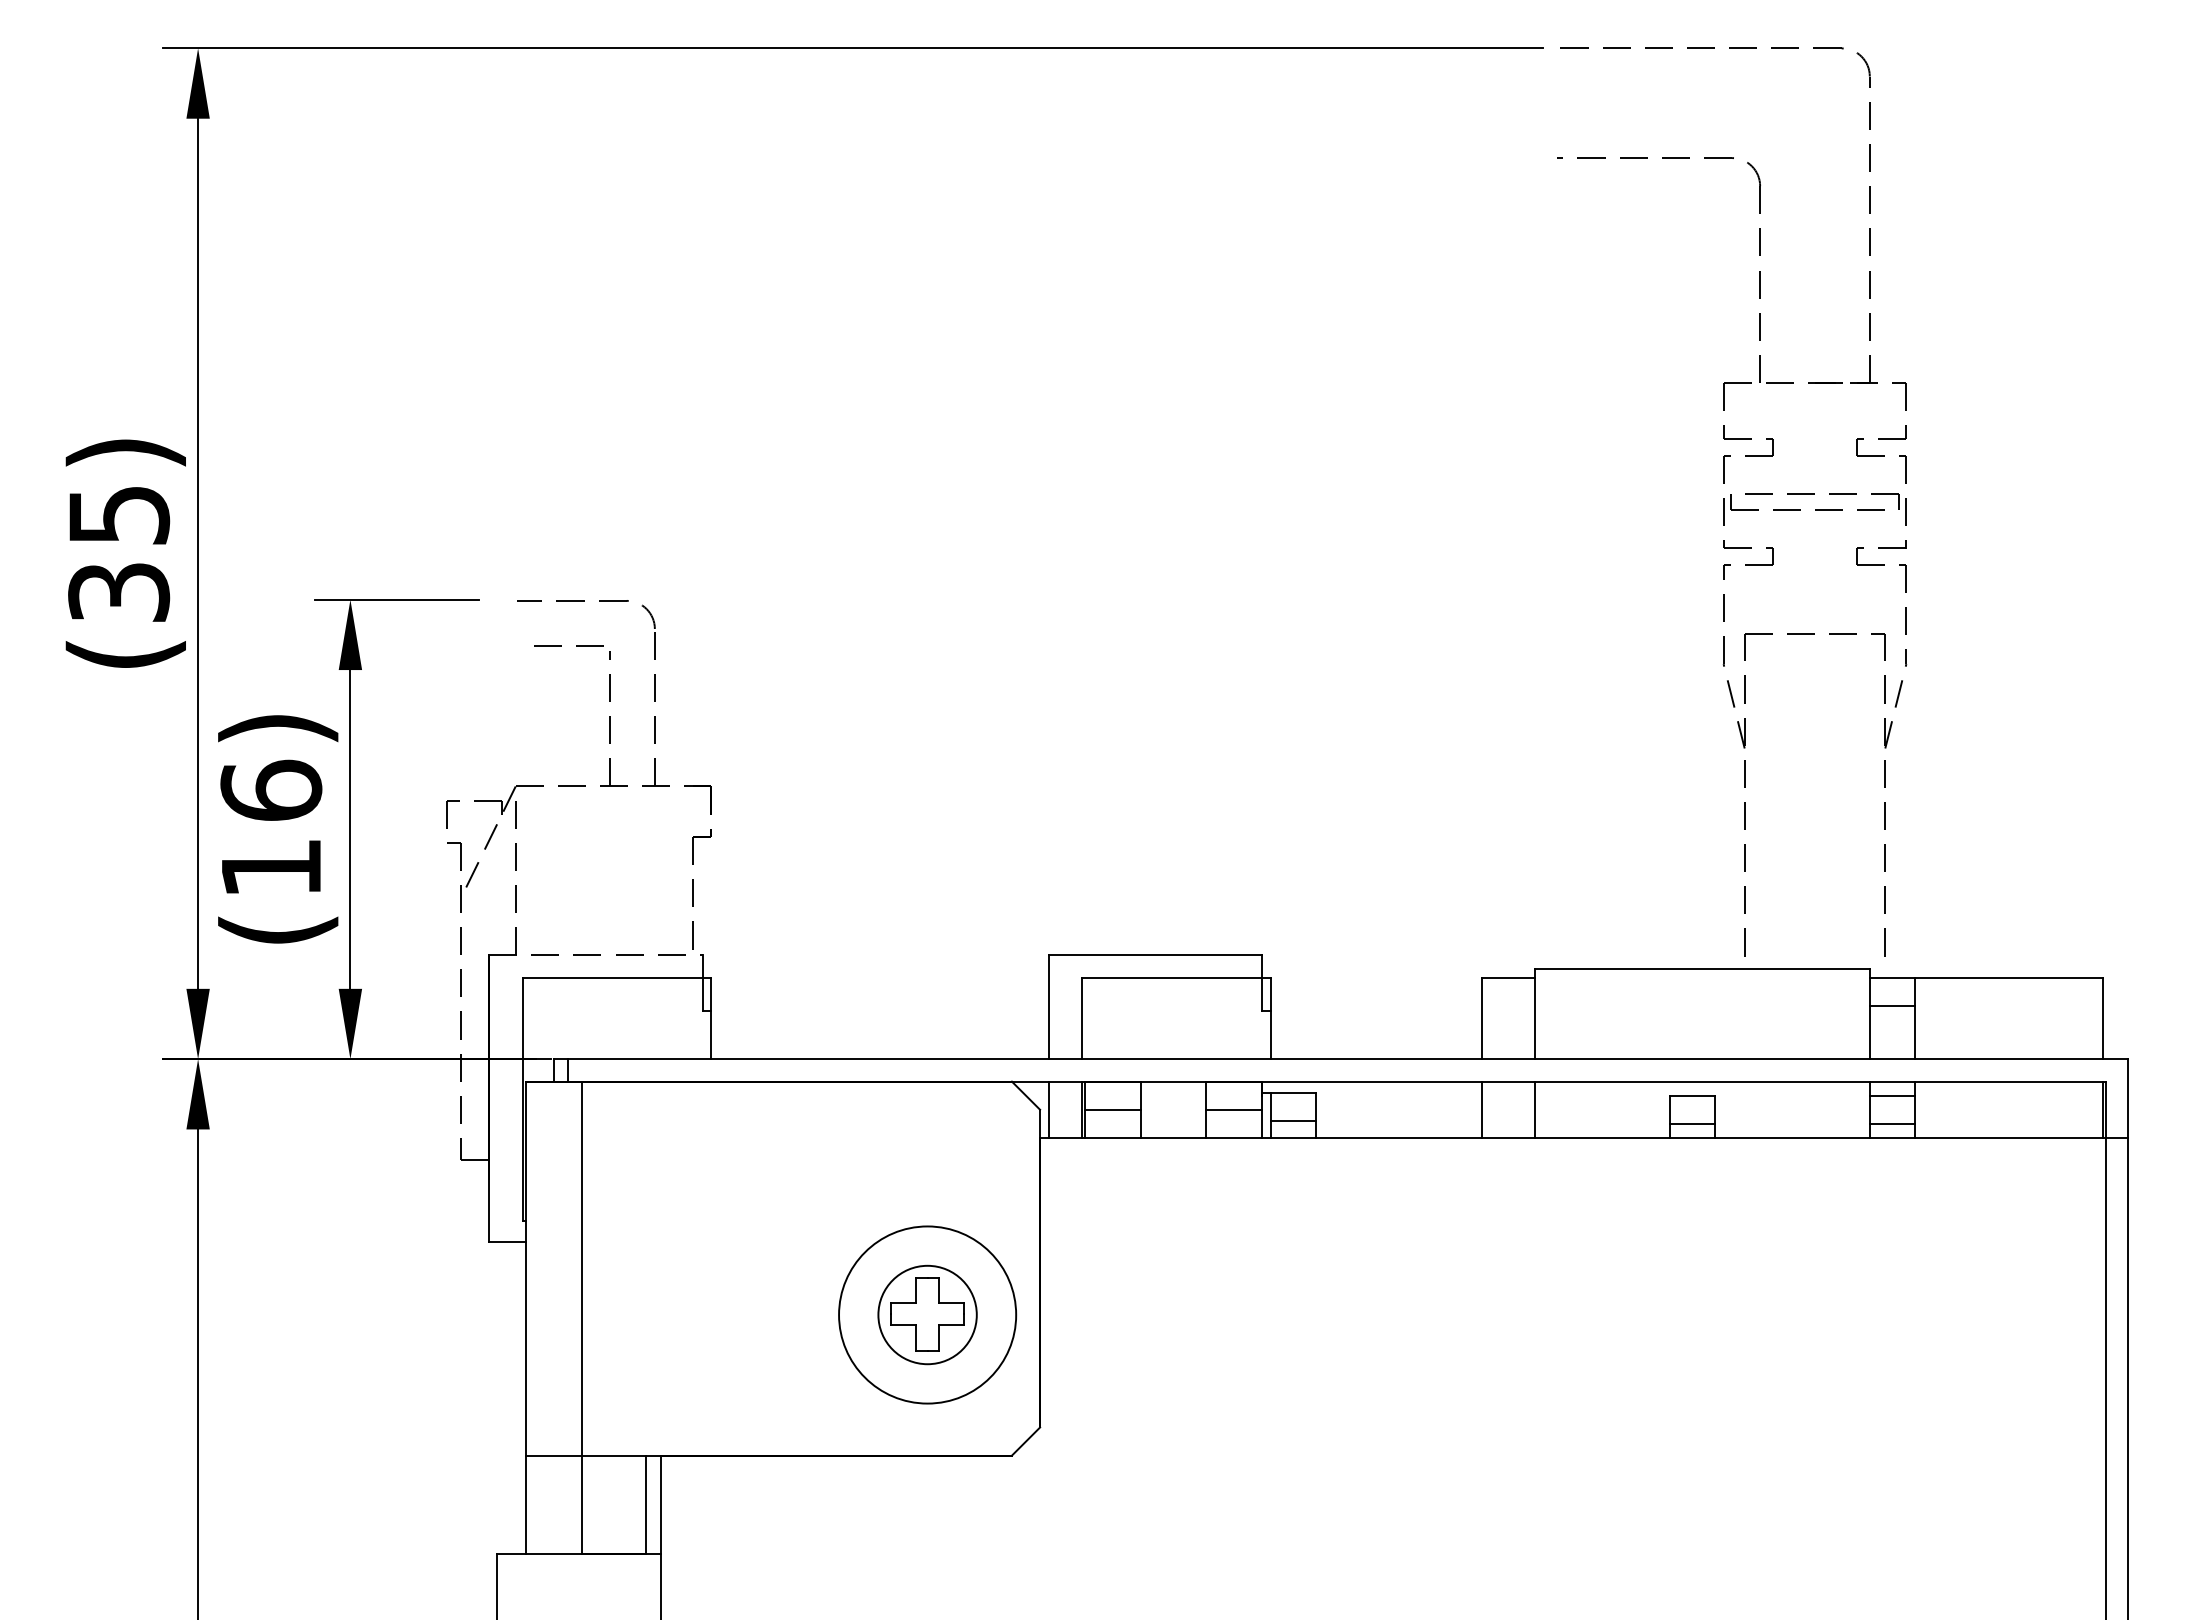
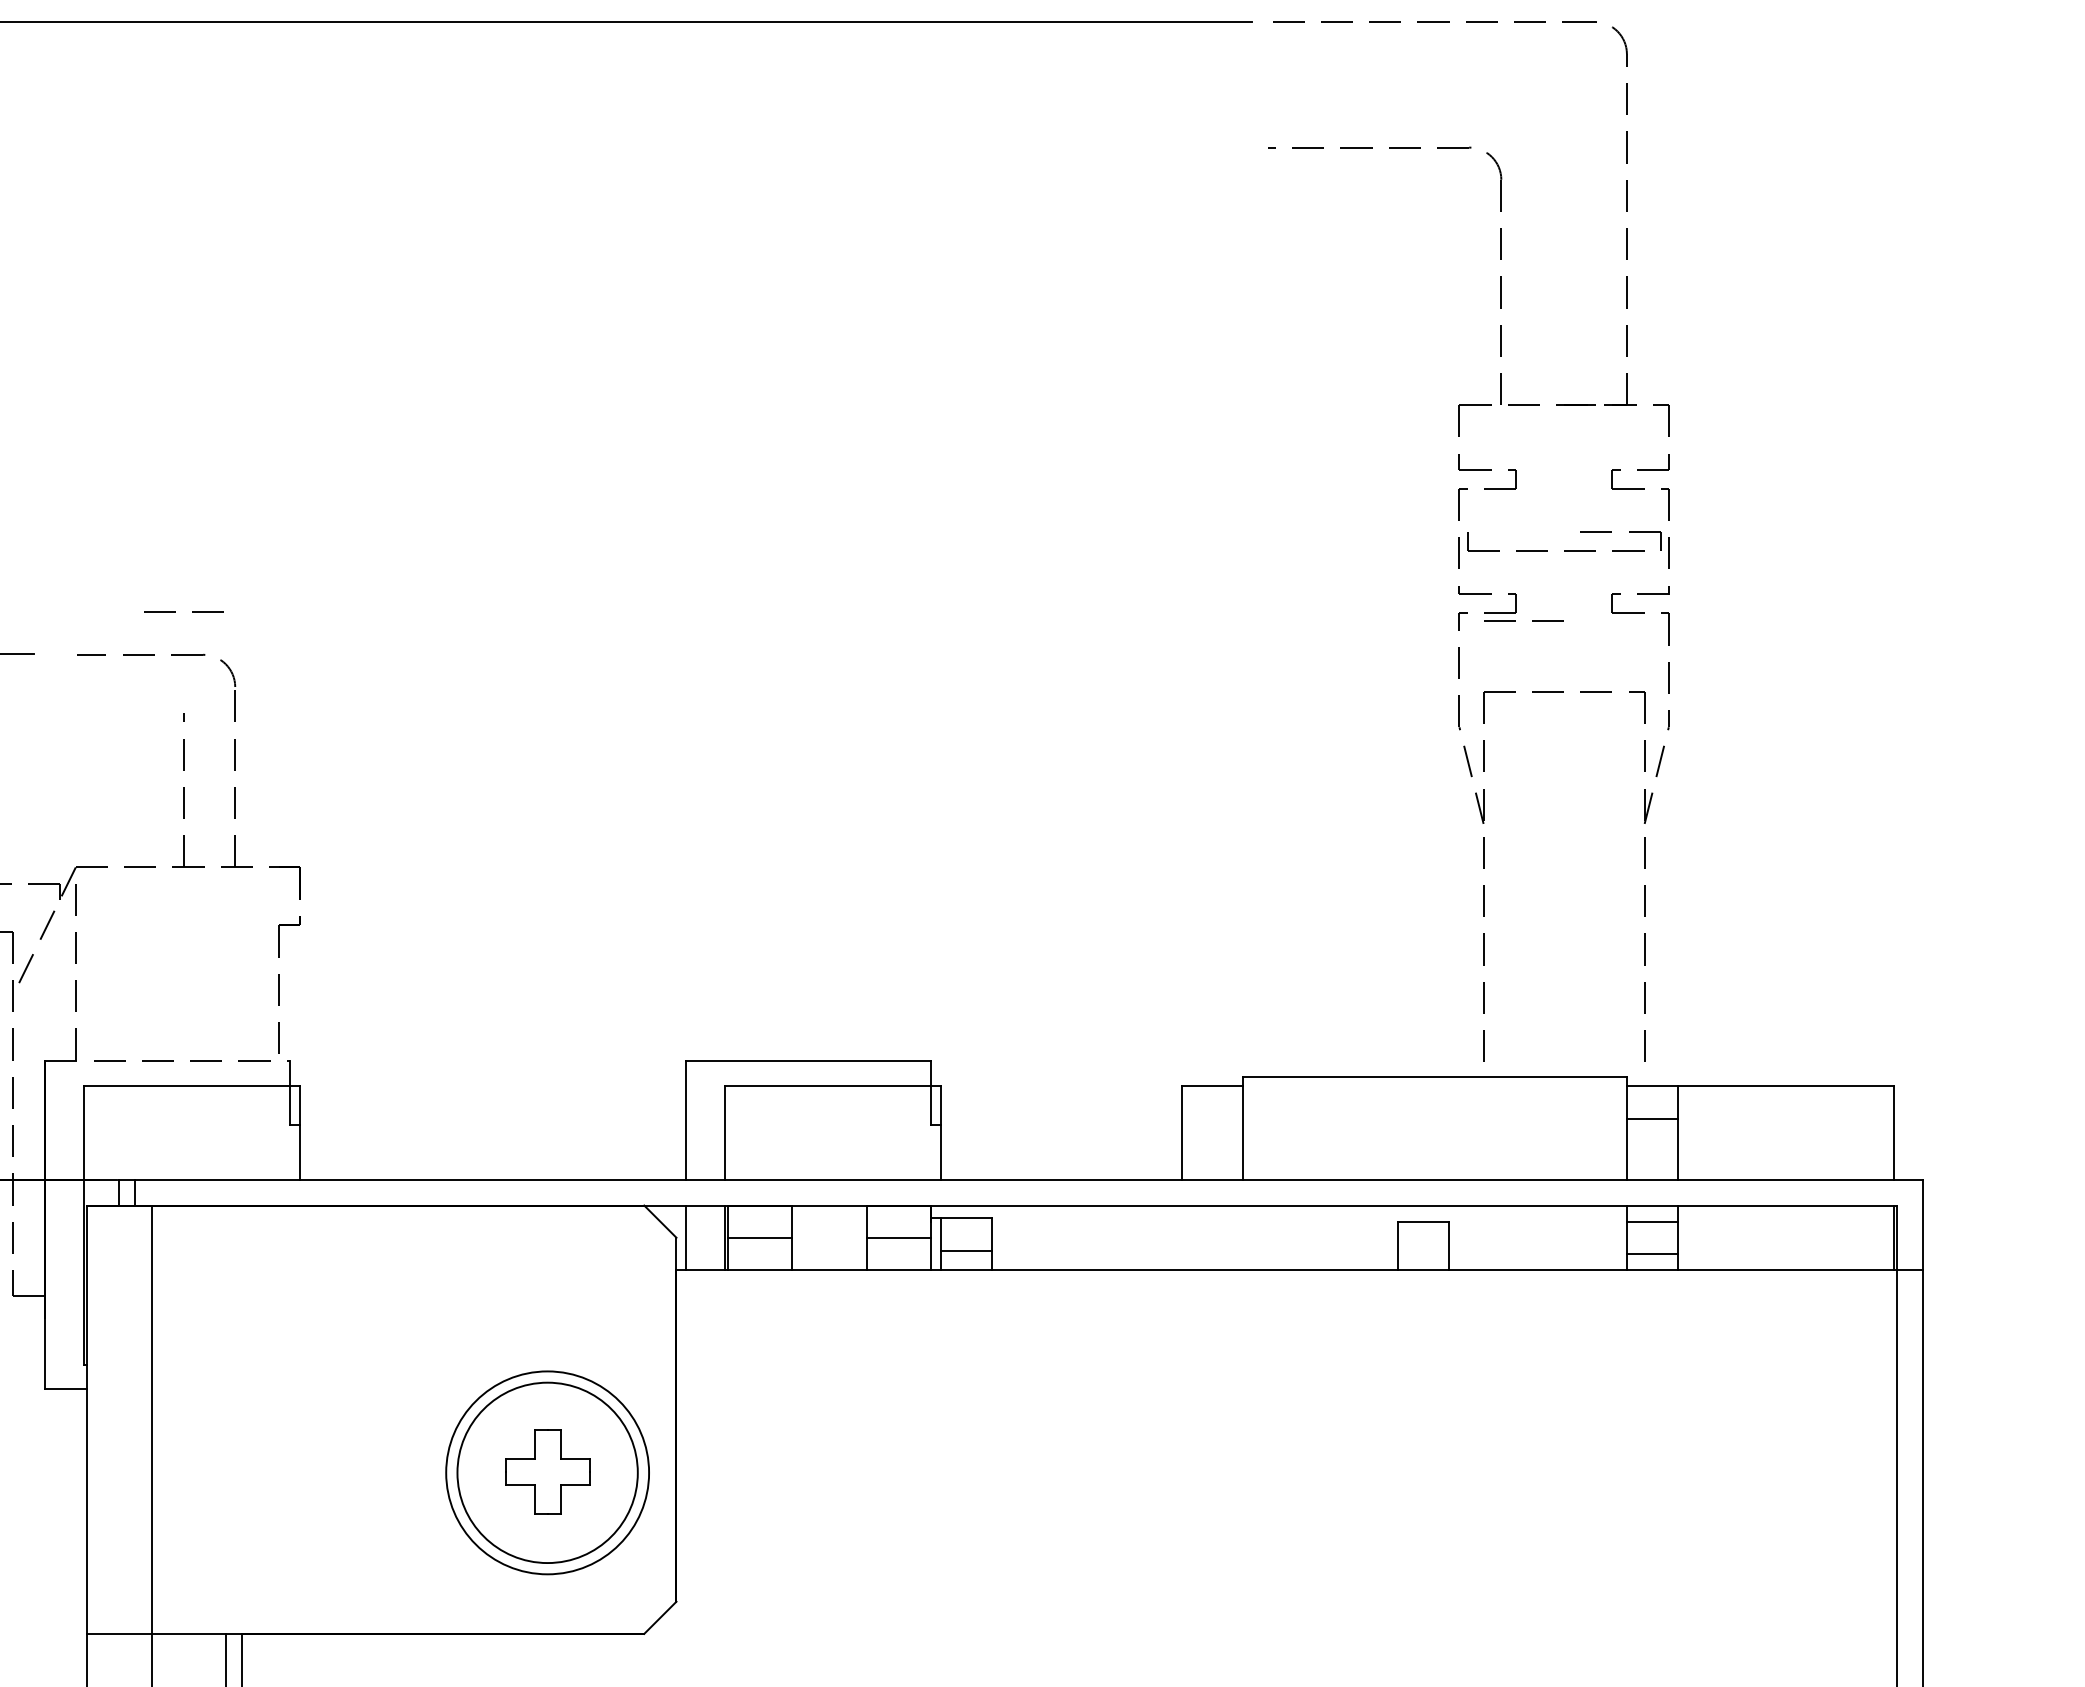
line: (1772, 493) -> (1515, 621), moved
line: (561, 645) -> (175, 612), moved
line: (1481, 1109) -> (1182, 1237), removed
line: (1534, 1109) -> (1242, 1237), removed
line: (1691, 1123) -> (1422, 1253), removed
circle: (927, 1314) -> (547, 1472), size x1.6

